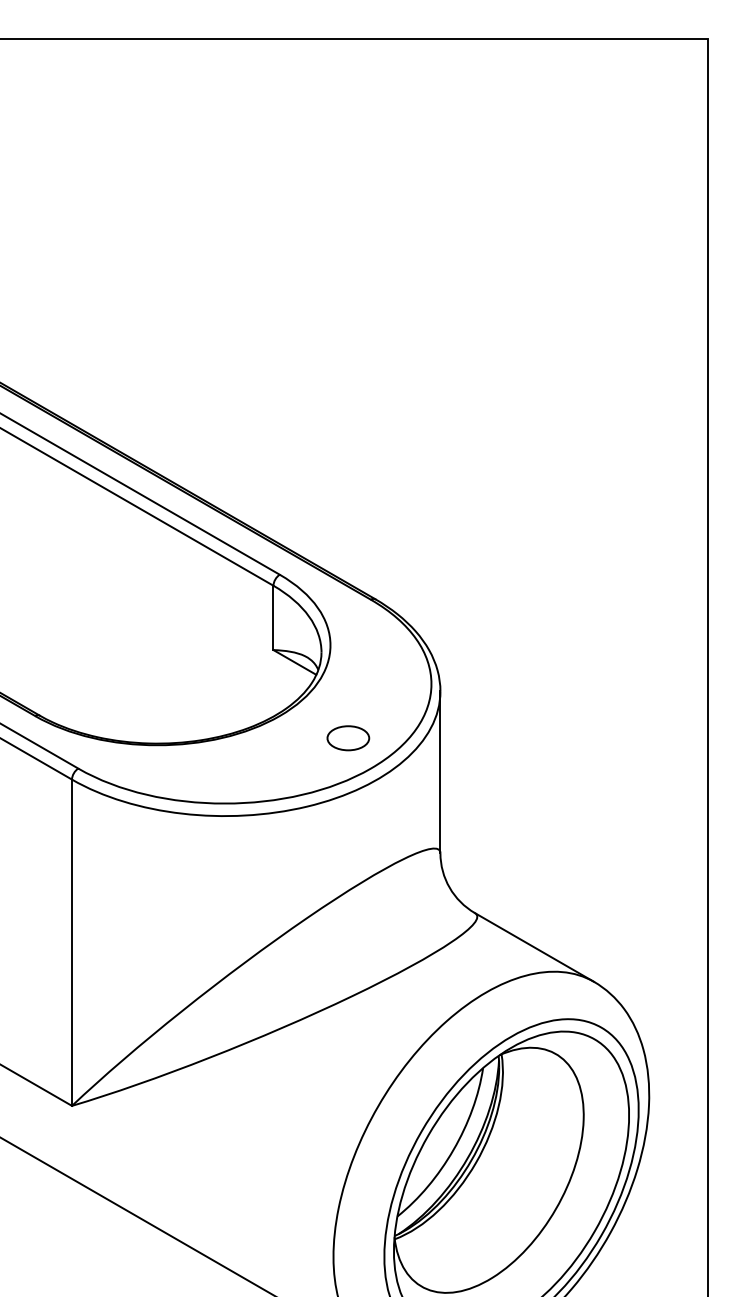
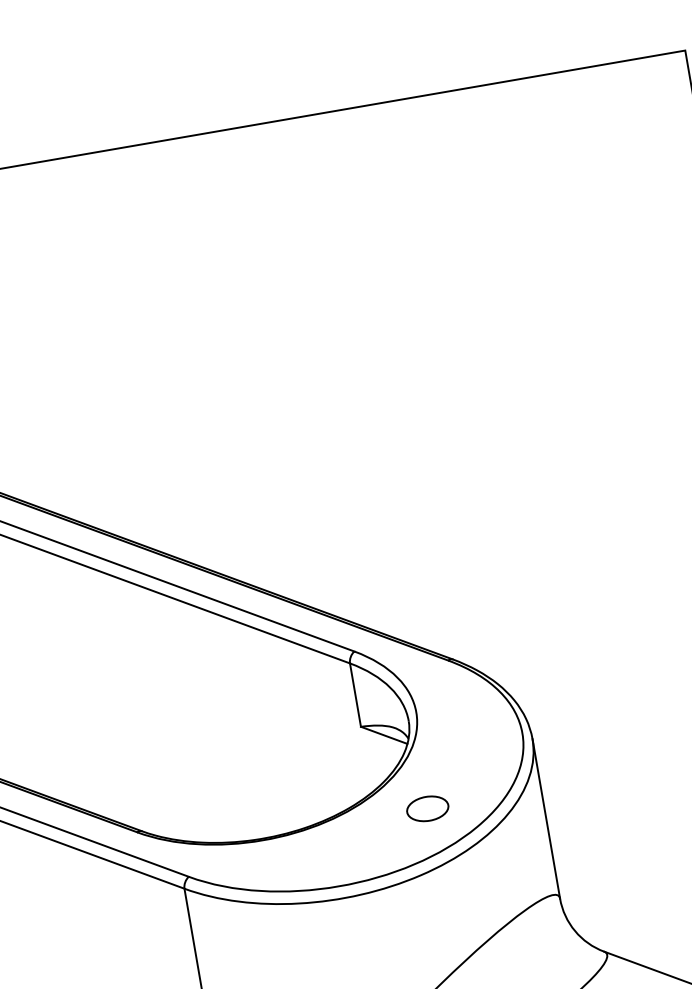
part: (348, 738) -> (427, 809), moved

